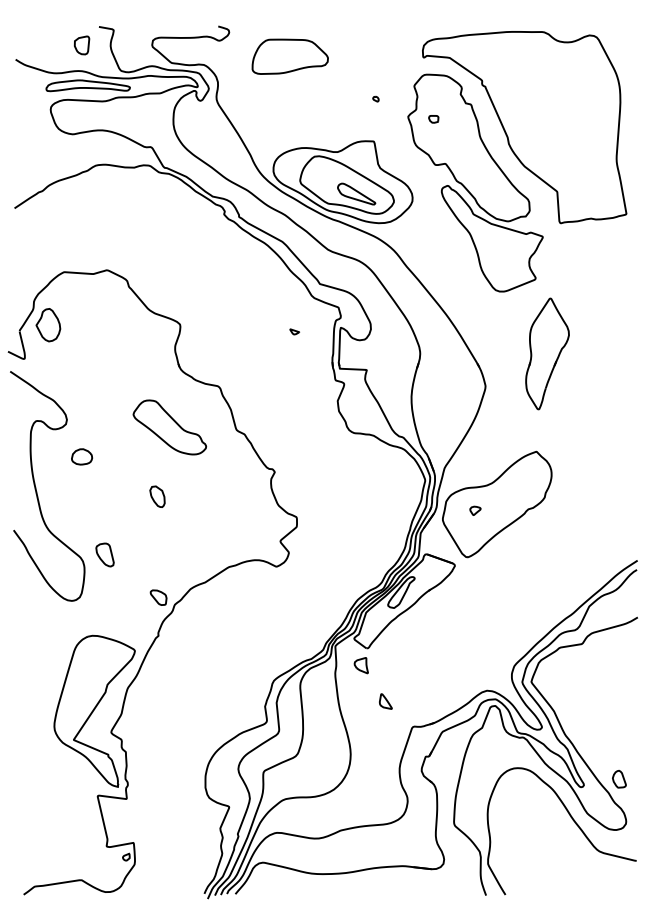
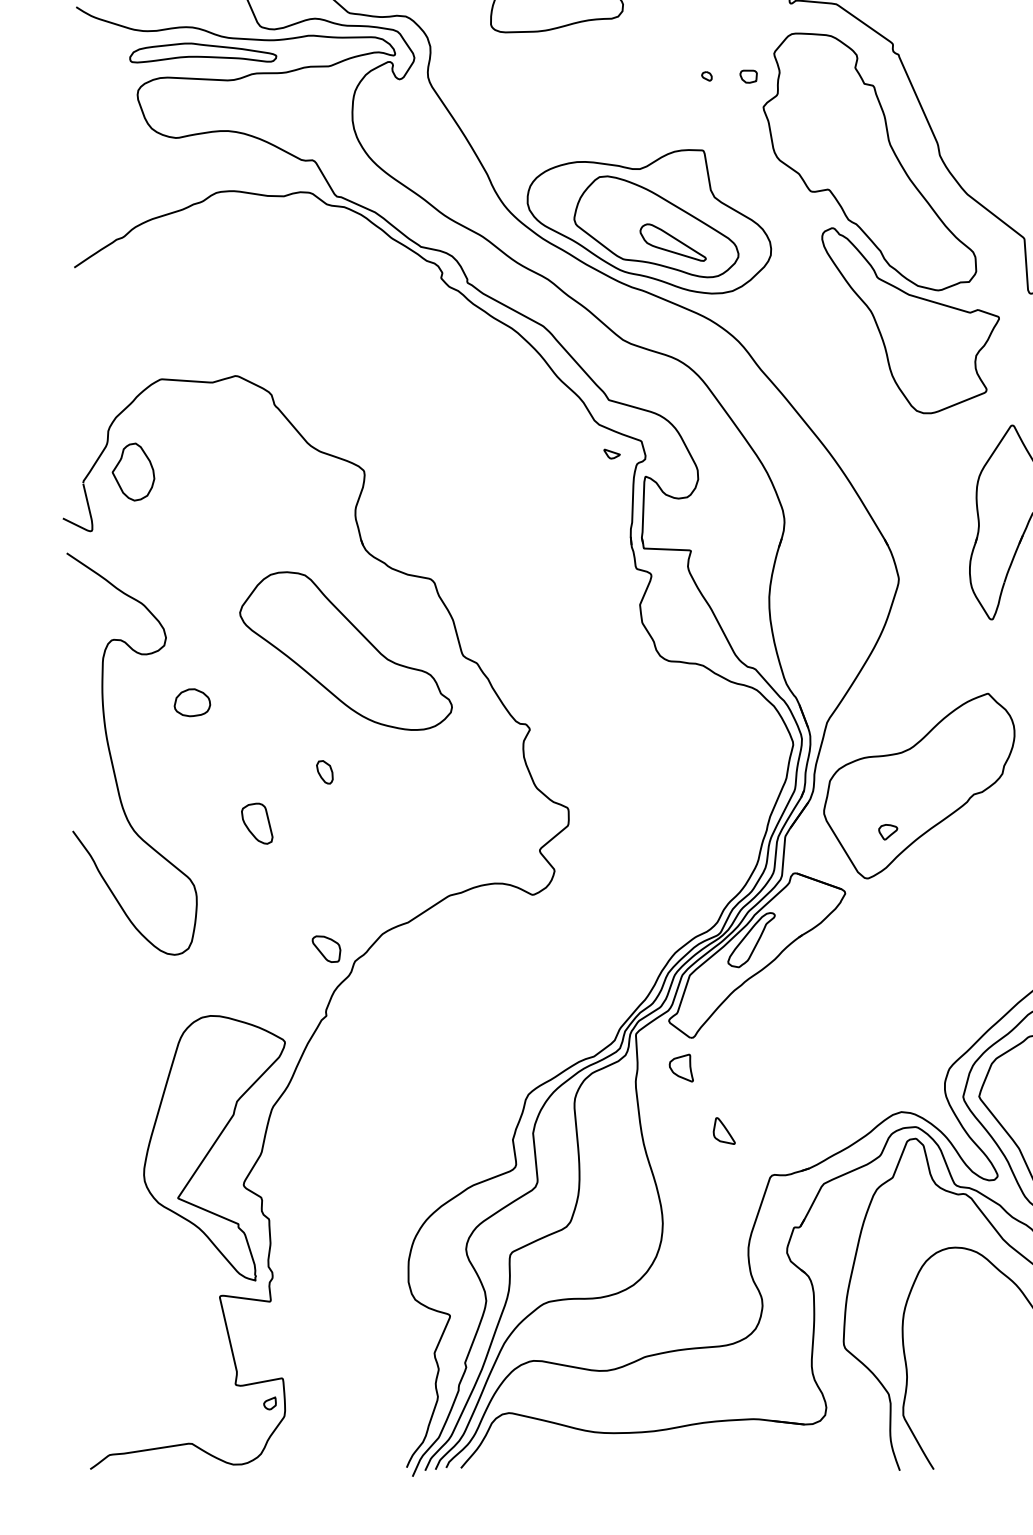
part: (433, 119) -> (748, 77), moved
part: (294, 331) -> (611, 453), moved
part: (169, 427) -> (345, 651), size x1.67
part: (157, 496) -> (324, 772), size x0.62
part: (475, 510) -> (888, 831), moved
part: (104, 554) -> (256, 822), moved

